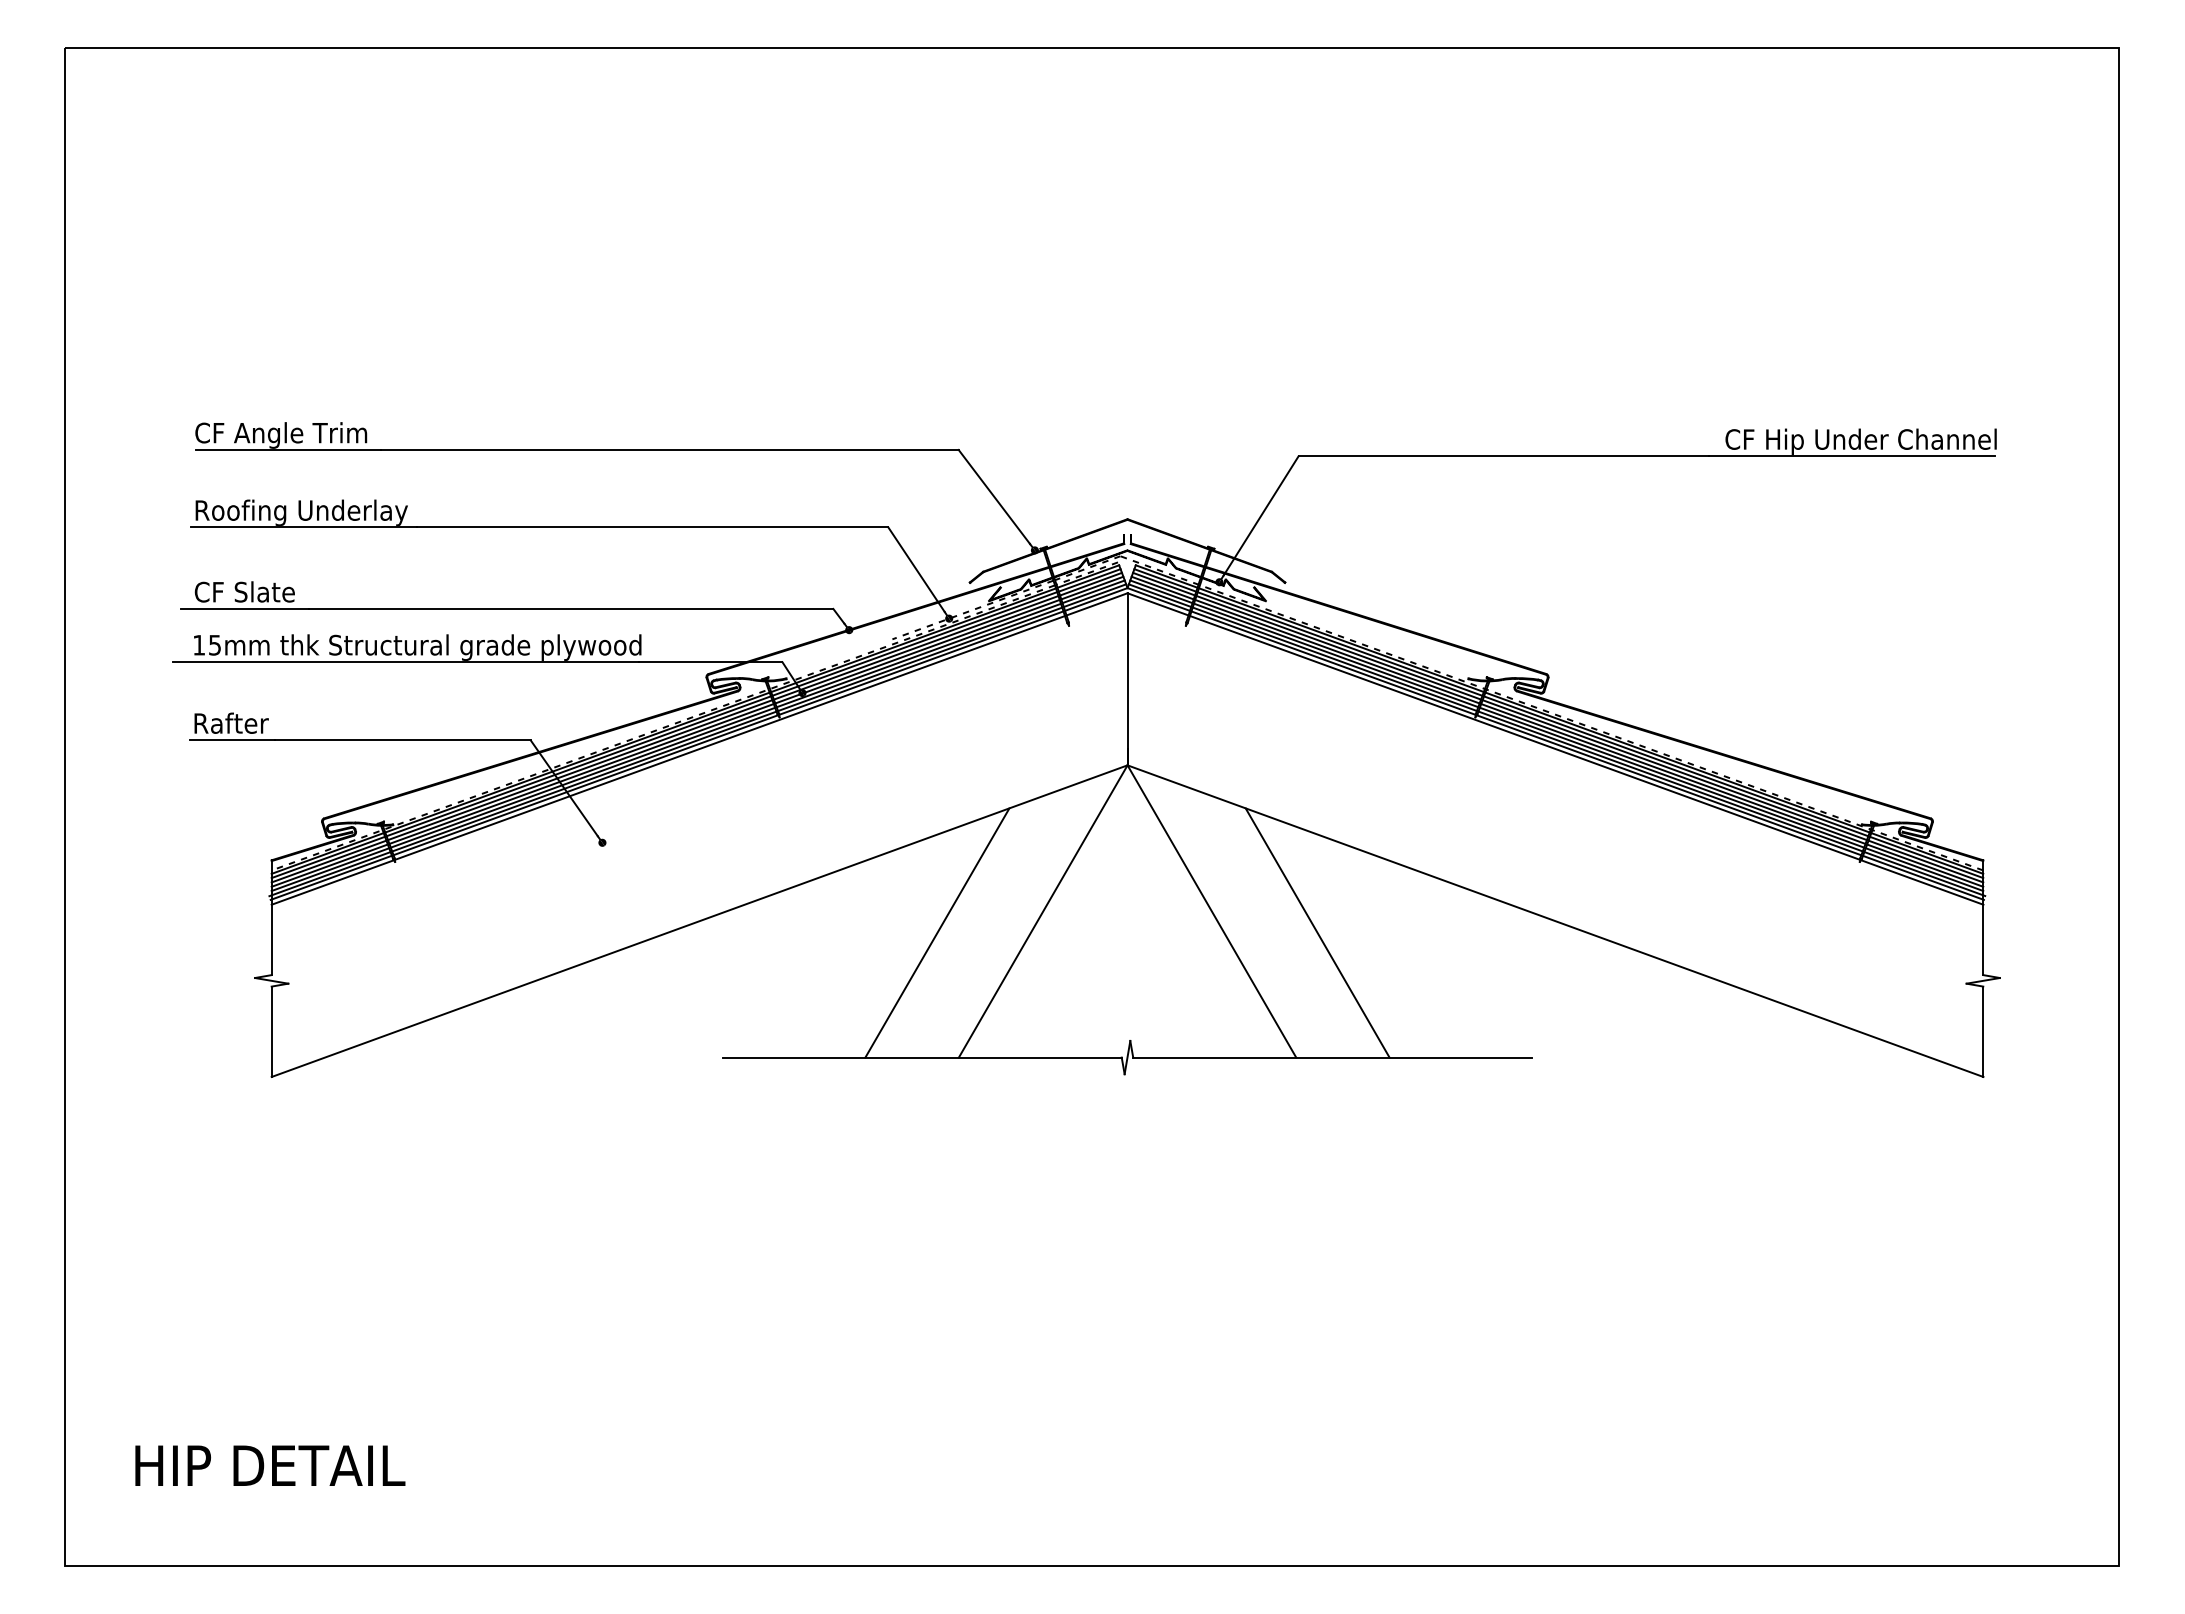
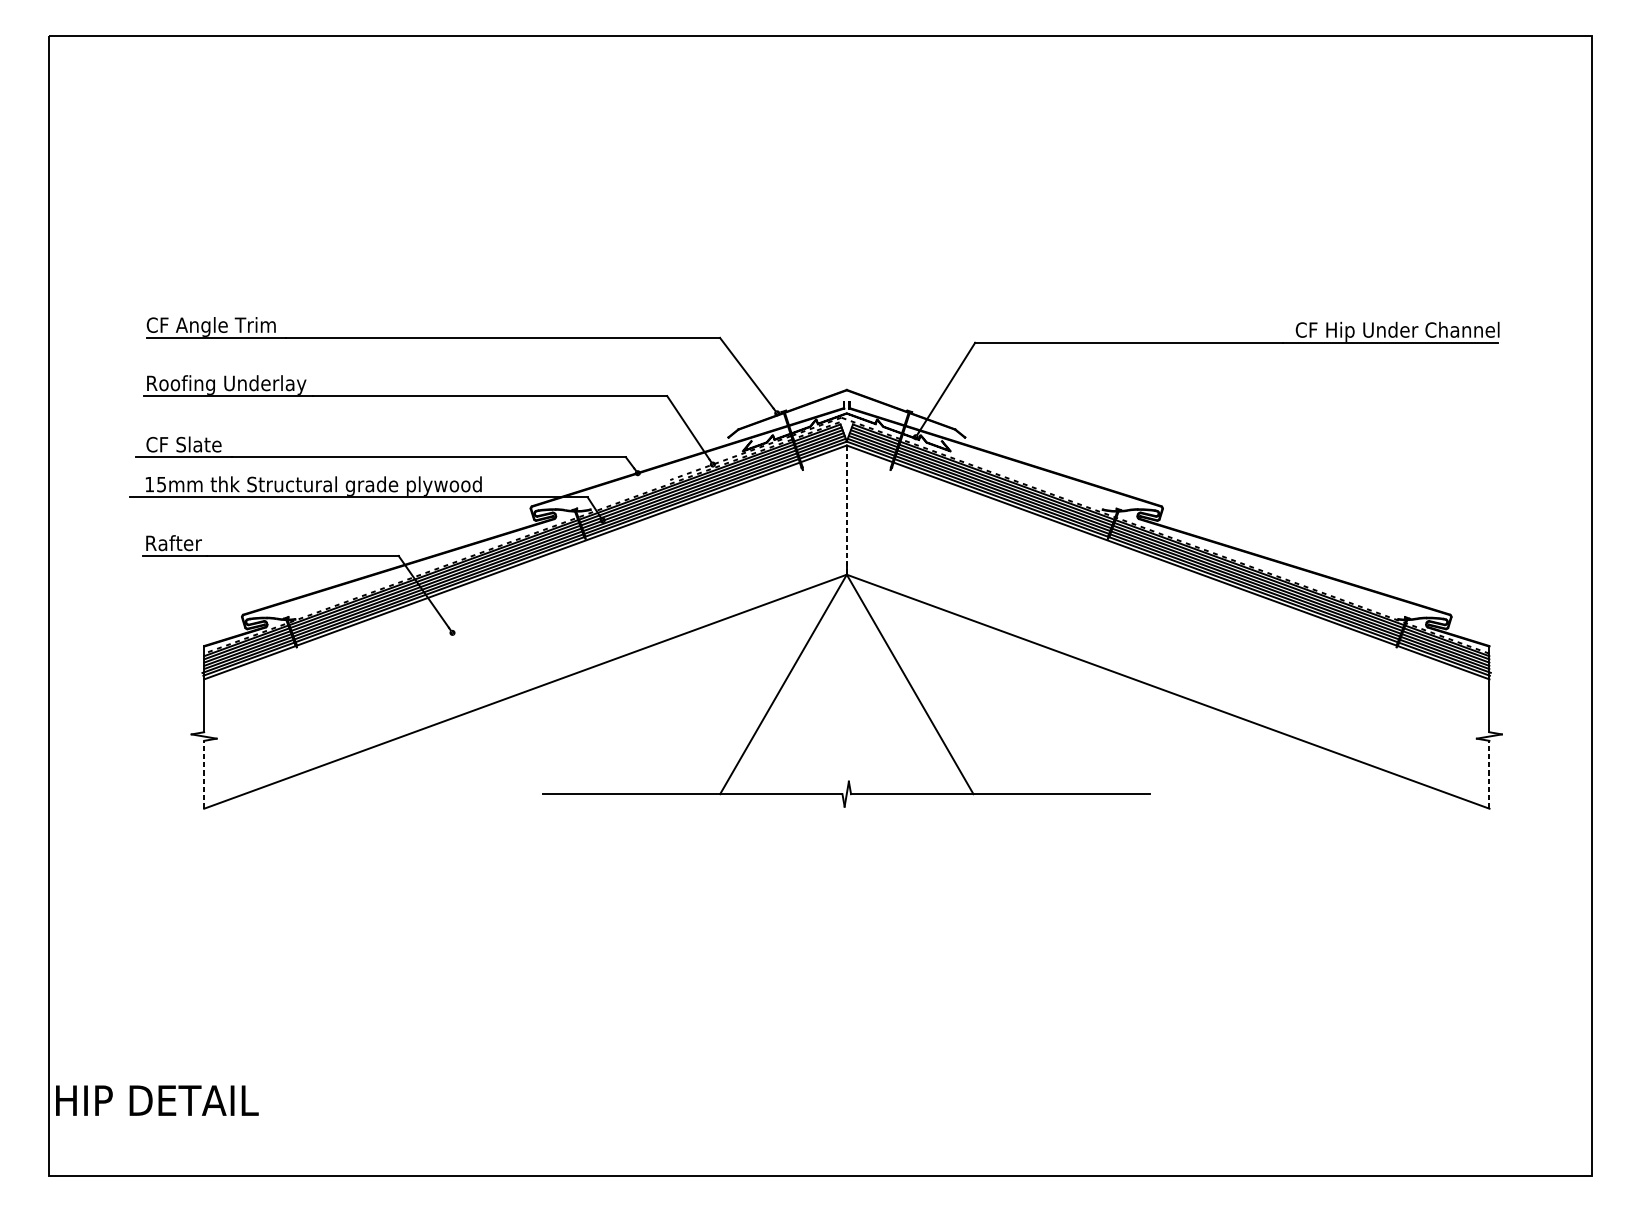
line: (1127, 679) -> (846, 510), solid -> dashed
line: (937, 932) -> (704, 700), removed
line: (1317, 932) -> (989, 700), removed
line: (271, 1031) -> (204, 774), solid -> dashed
line: (1983, 1031) -> (1489, 774), solid -> dashed
text: (270, 1465) -> (157, 1100), moved

